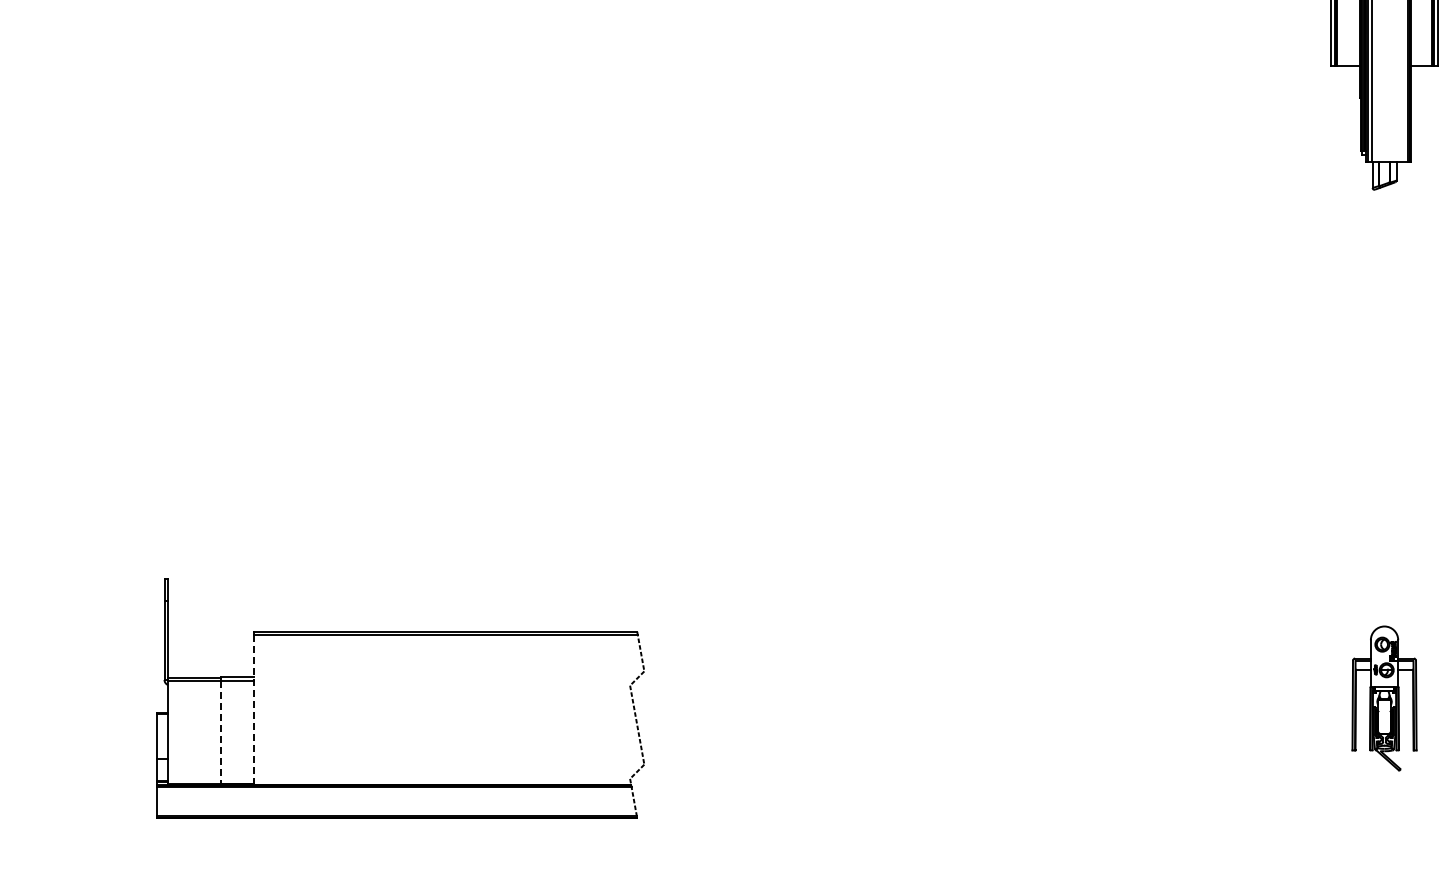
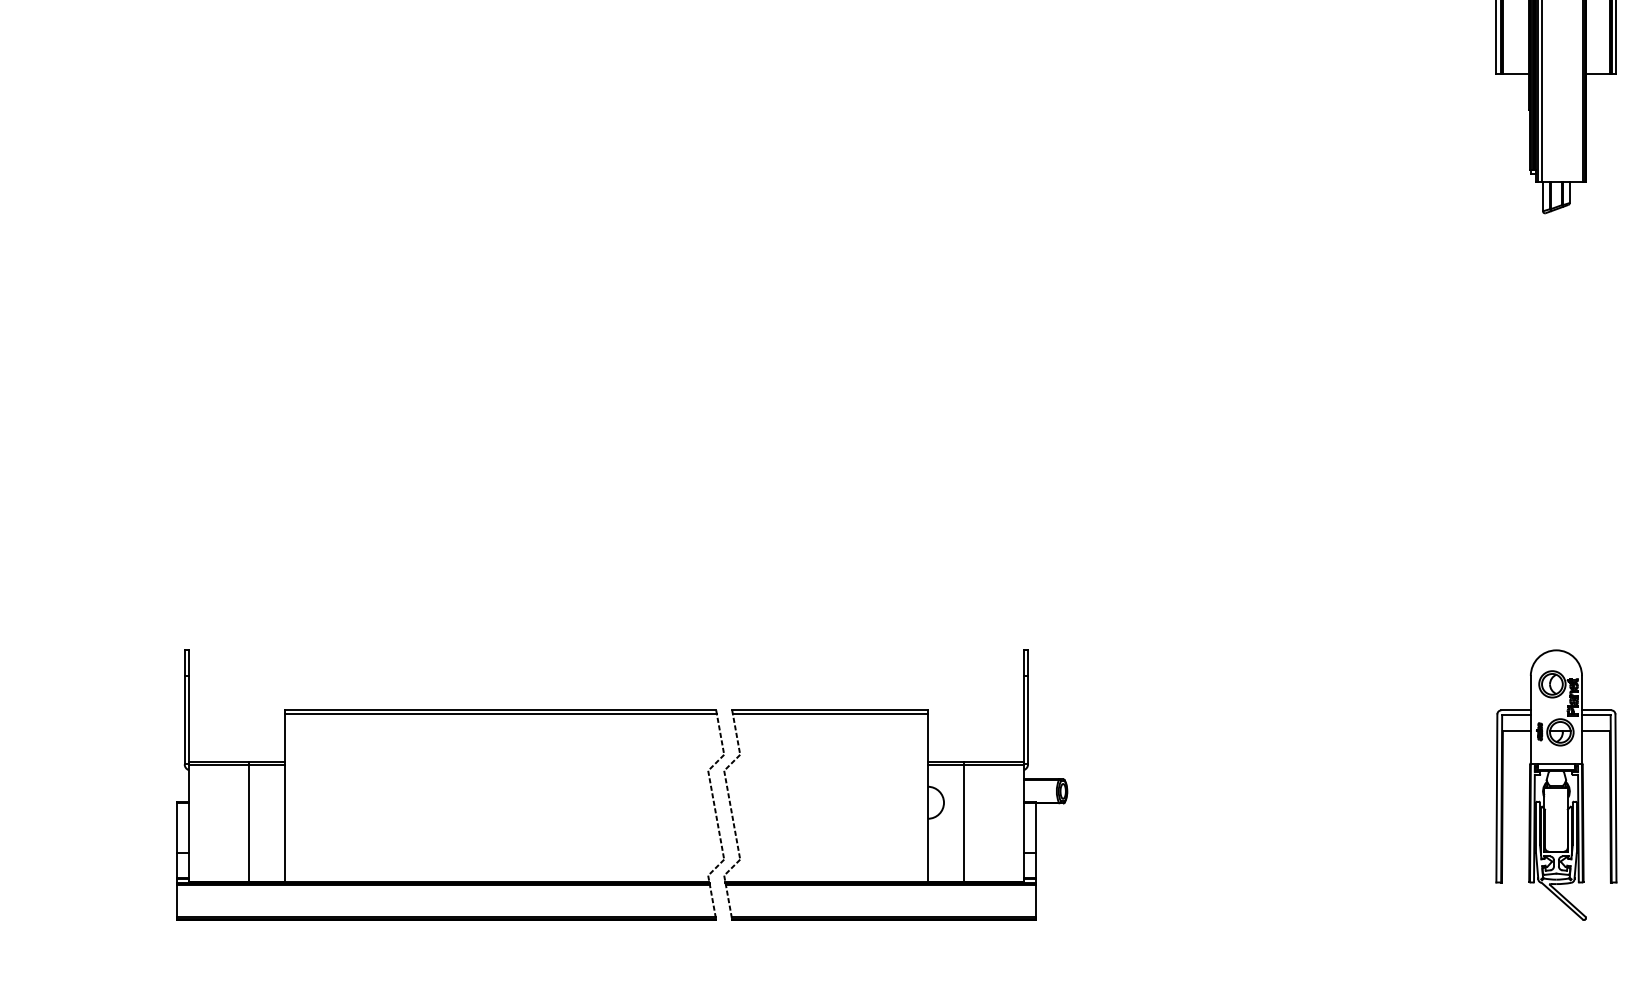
part: (825, 698) -> (927, 785), added
part: (1384, 698) -> (1556, 785), size x1.67
line: (253, 710) -> (284, 798), dashed -> solid
line: (221, 732) -> (248, 823), dashed -> solid

